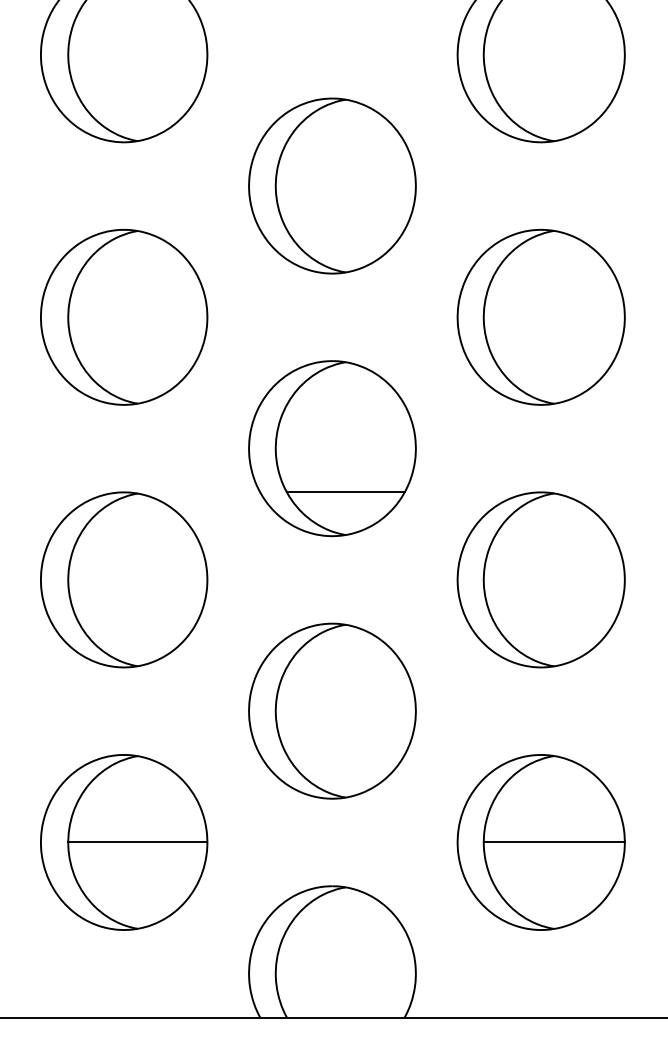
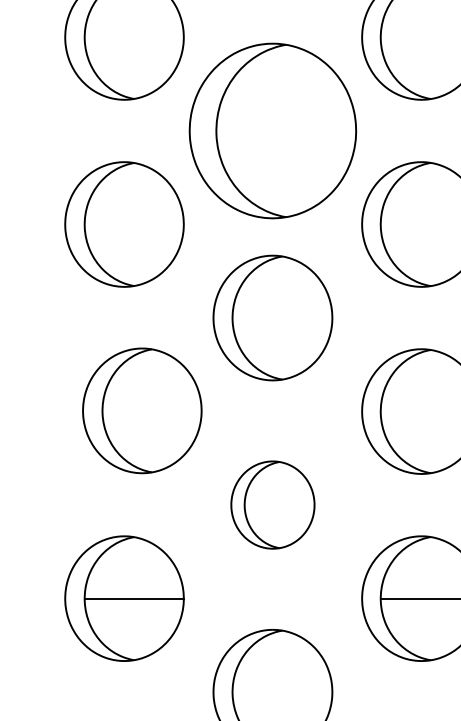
part: (332, 185) -> (272, 130), size x1.4
line: (345, 492) -> (282, 349), removed
part: (124, 579) -> (142, 410), moved
part: (332, 710) -> (272, 504), size x0.7

